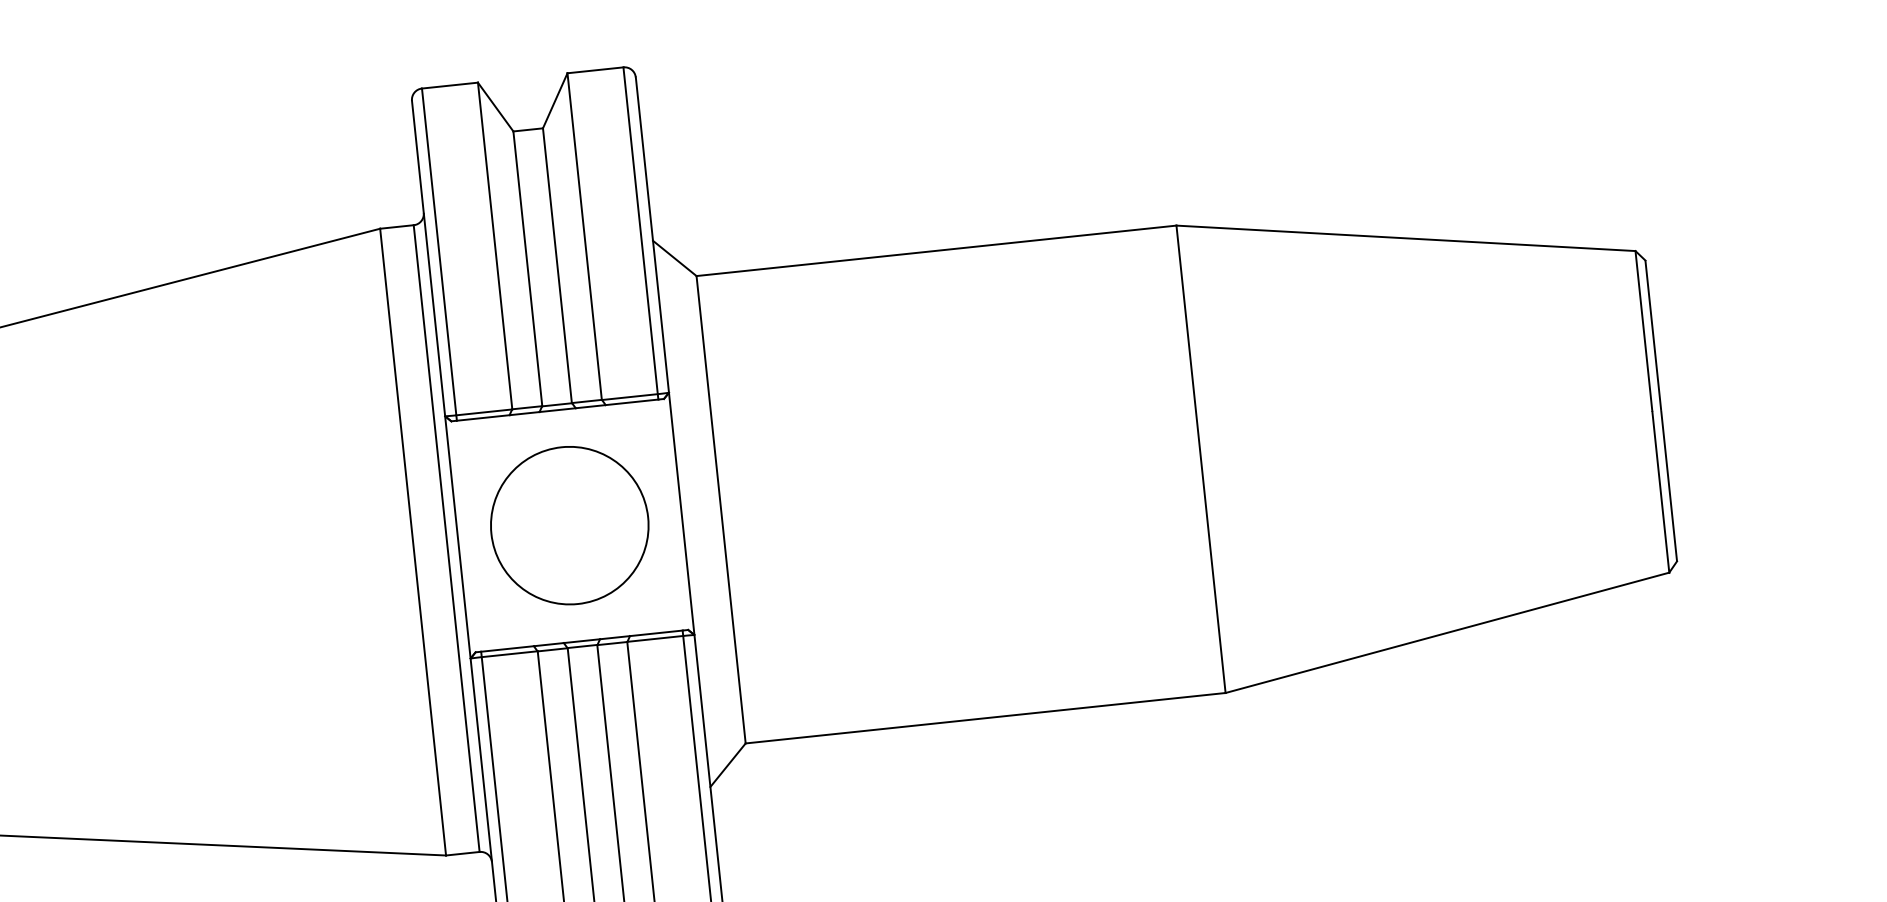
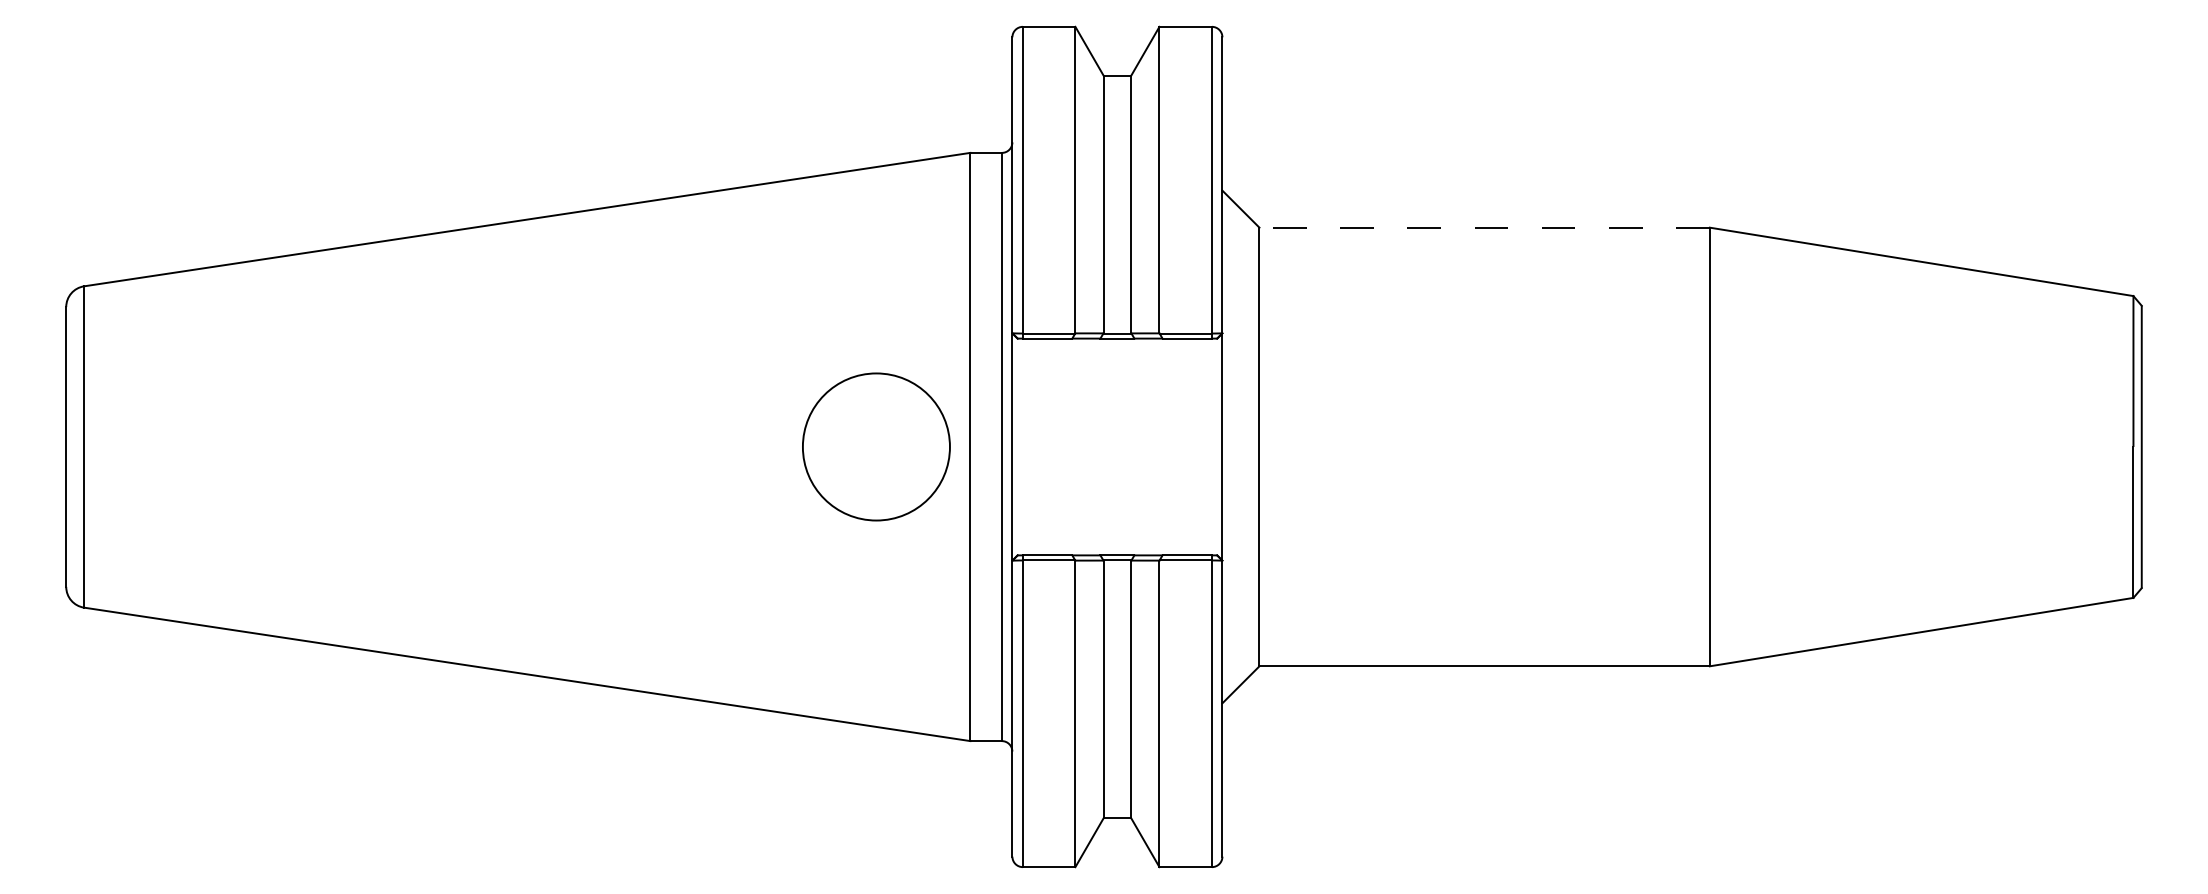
line: (936, 250) -> (1484, 227), solid -> dashed
circle: (569, 525) -> (876, 446), moved

